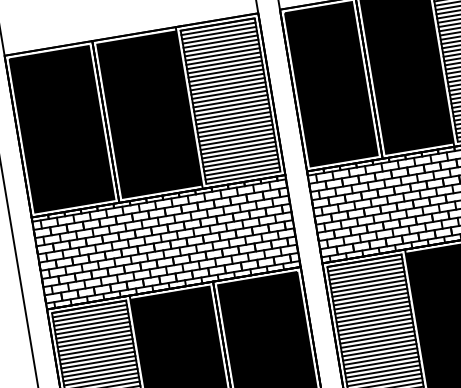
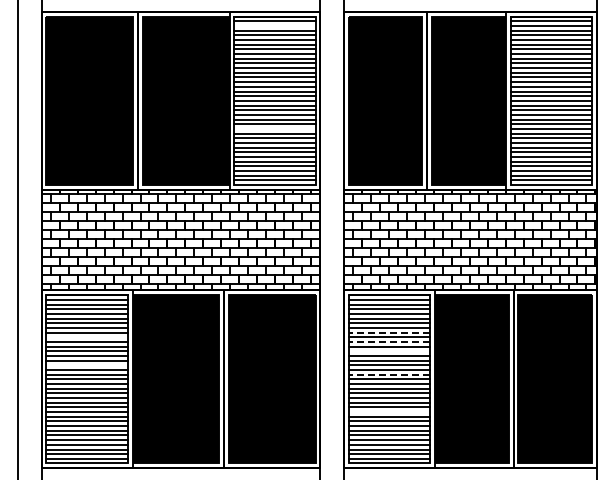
line: (218, 33) -> (274, 26), removed
line: (234, 126) -> (274, 128), removed
line: (370, 294) -> (389, 332), solid -> dashed
line: (371, 303) -> (389, 342), solid -> dashed
line: (373, 312) -> (389, 351), removed
line: (376, 332) -> (389, 374), solid -> dashed
line: (94, 345) -> (86, 337), removed
line: (382, 367) -> (389, 412), removed
line: (99, 370) -> (86, 365), removed

